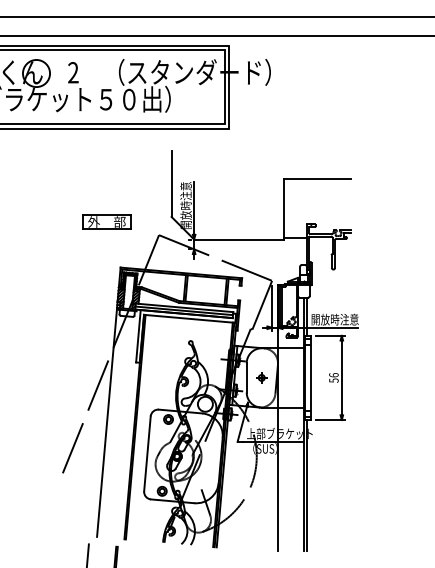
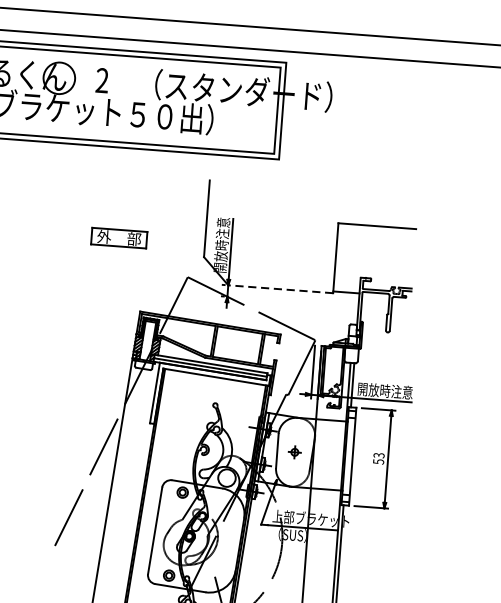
part: (106, 221) -> (118, 237), moved
line: (238, 239) -> (279, 289), solid -> dashed
text: (333, 375) -> (378, 455), 56 -> 53

